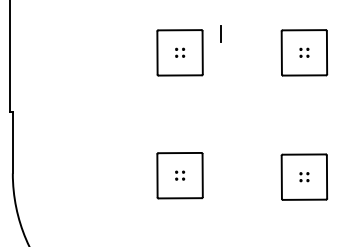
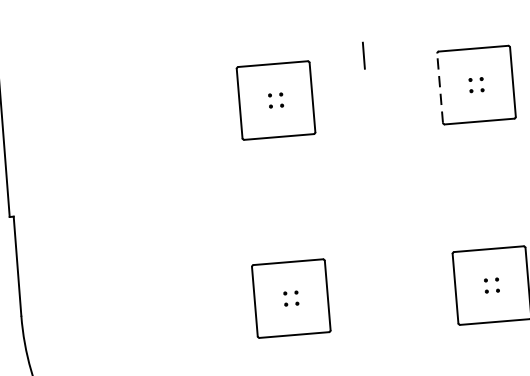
line: (220, 33) -> (362, 54), moved
line: (281, 52) -> (439, 87), solid -> dashed

